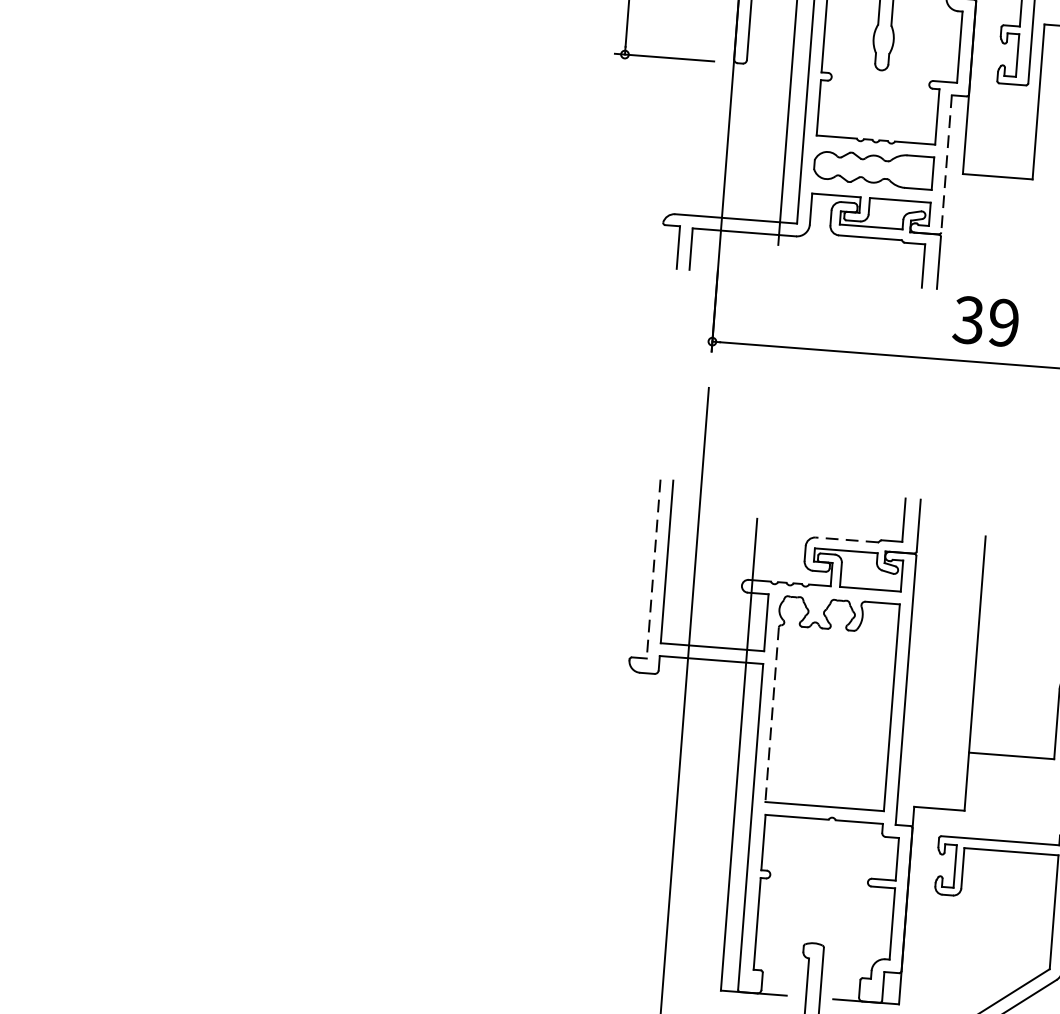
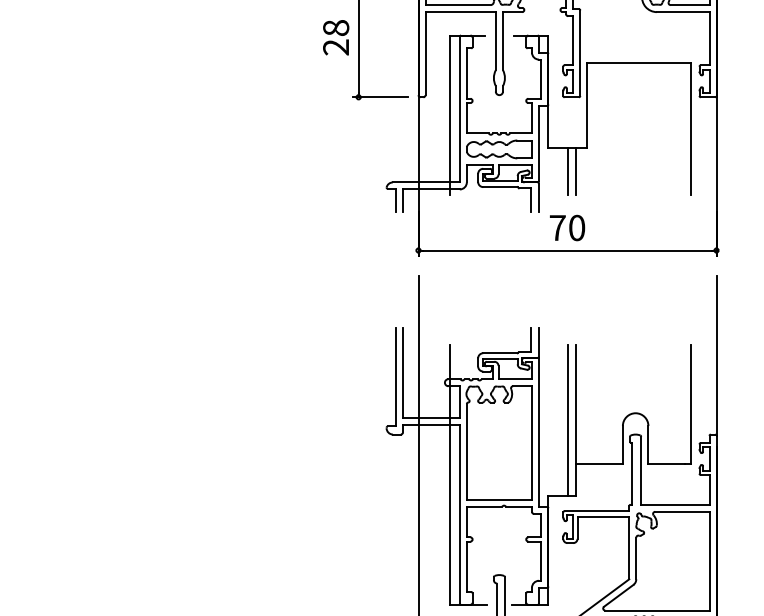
line: (947, 163) -> (539, 143), dashed -> solid
line: (994, 218) -> (567, 171), added
line: (1010, 220) -> (576, 171), added
text: (986, 320) -> (567, 227), 39 -> 70
line: (845, 540) -> (499, 353), dashed -> solid
line: (652, 569) -> (395, 377), dashed -> solid
line: (959, 671) -> (567, 420), added
line: (771, 715) -> (466, 452), dashed -> solid

